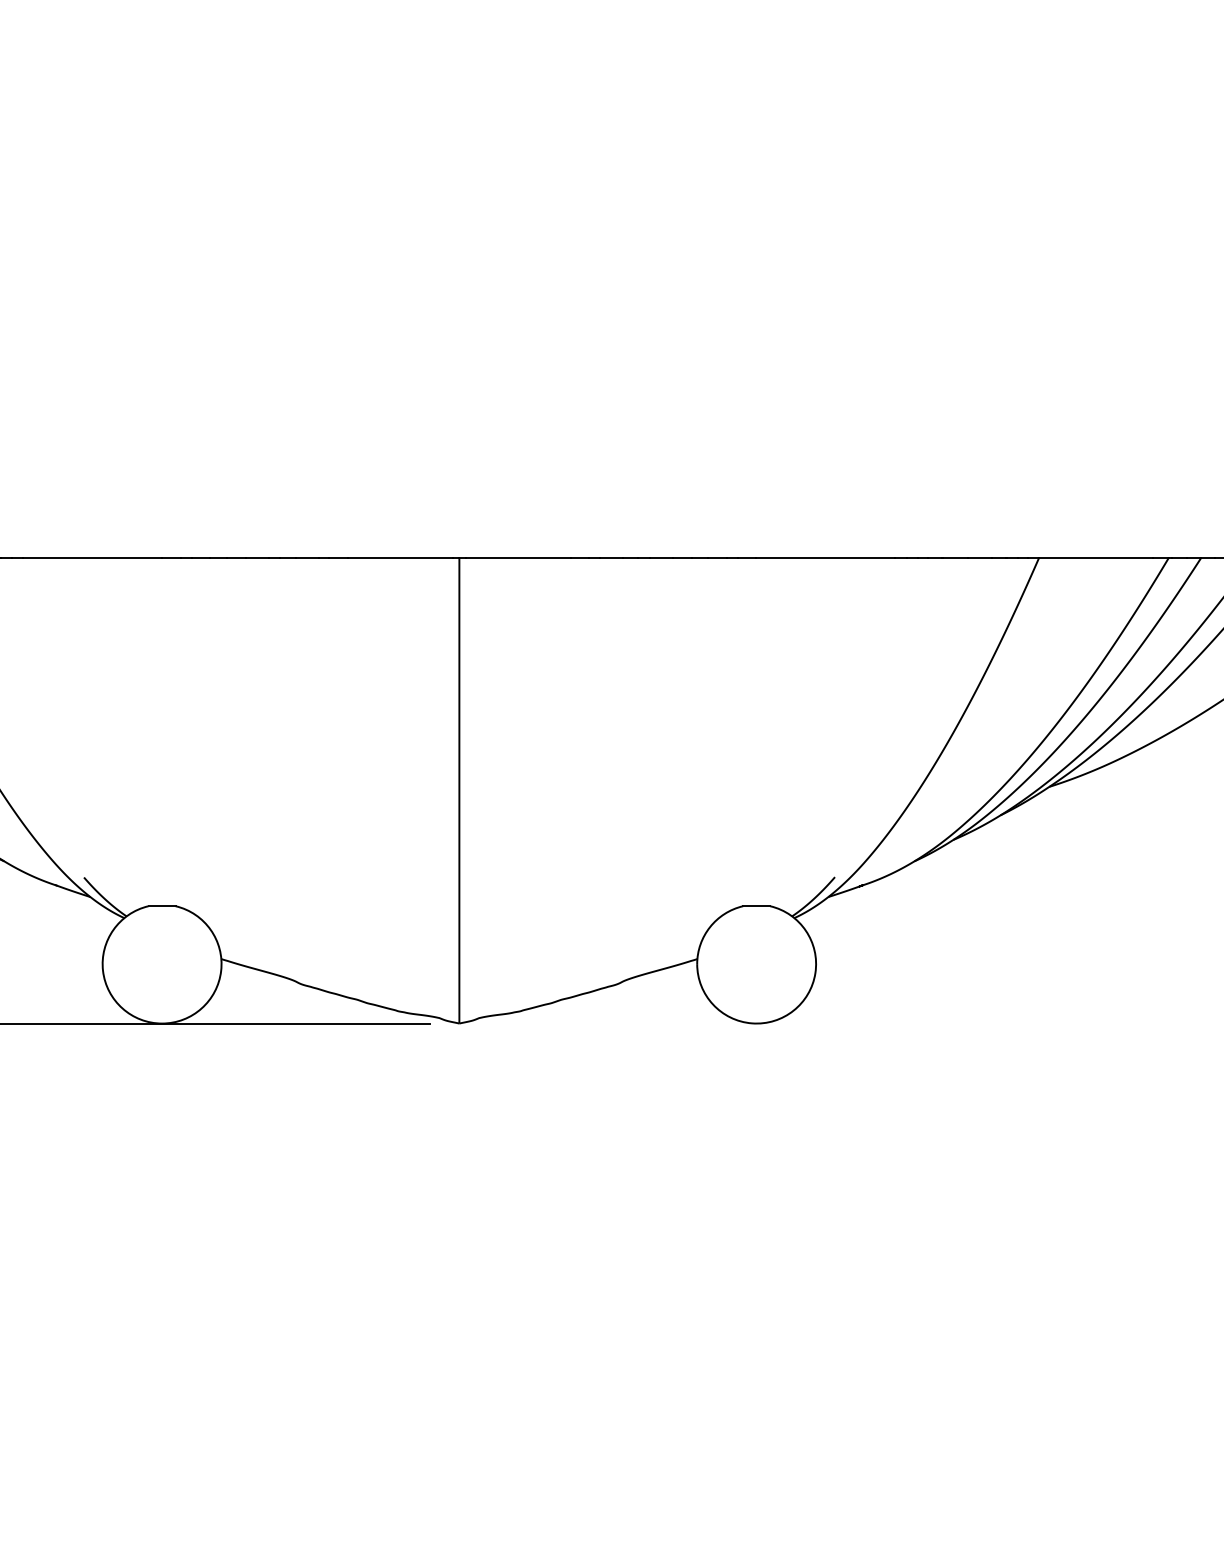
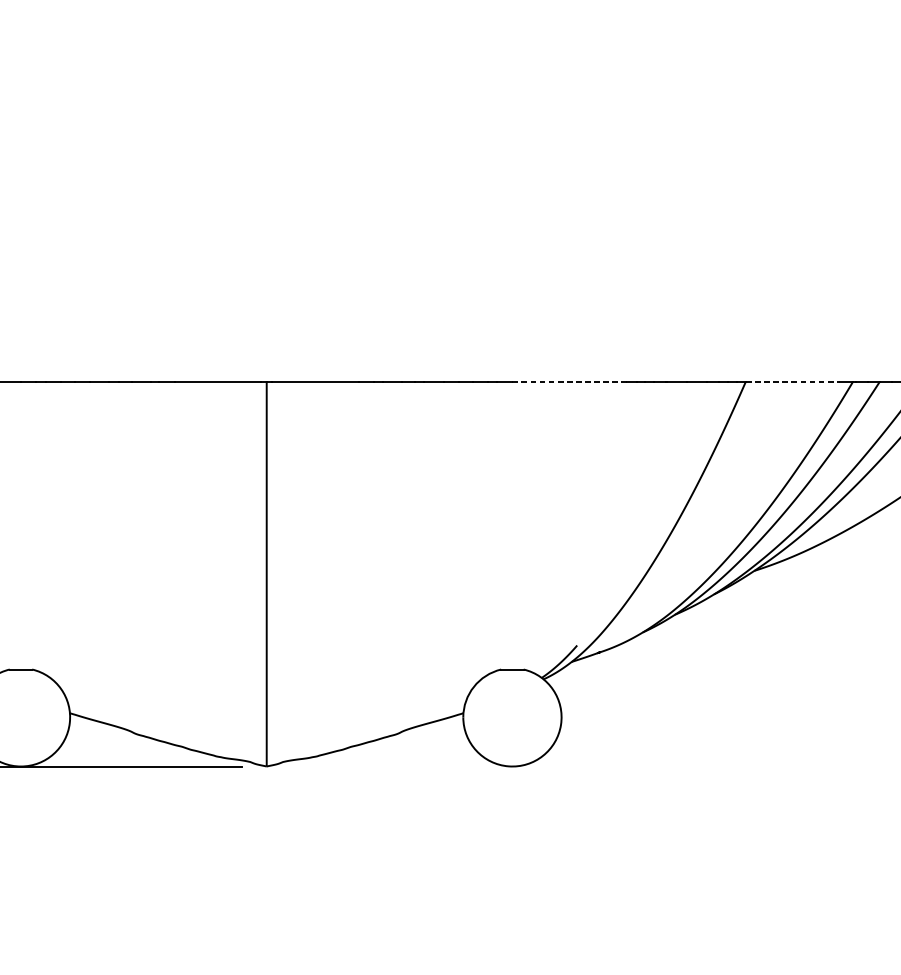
line: (826, 557) -> (570, 381), solid -> dashed
line: (1096, 557) -> (793, 381), solid -> dashed

